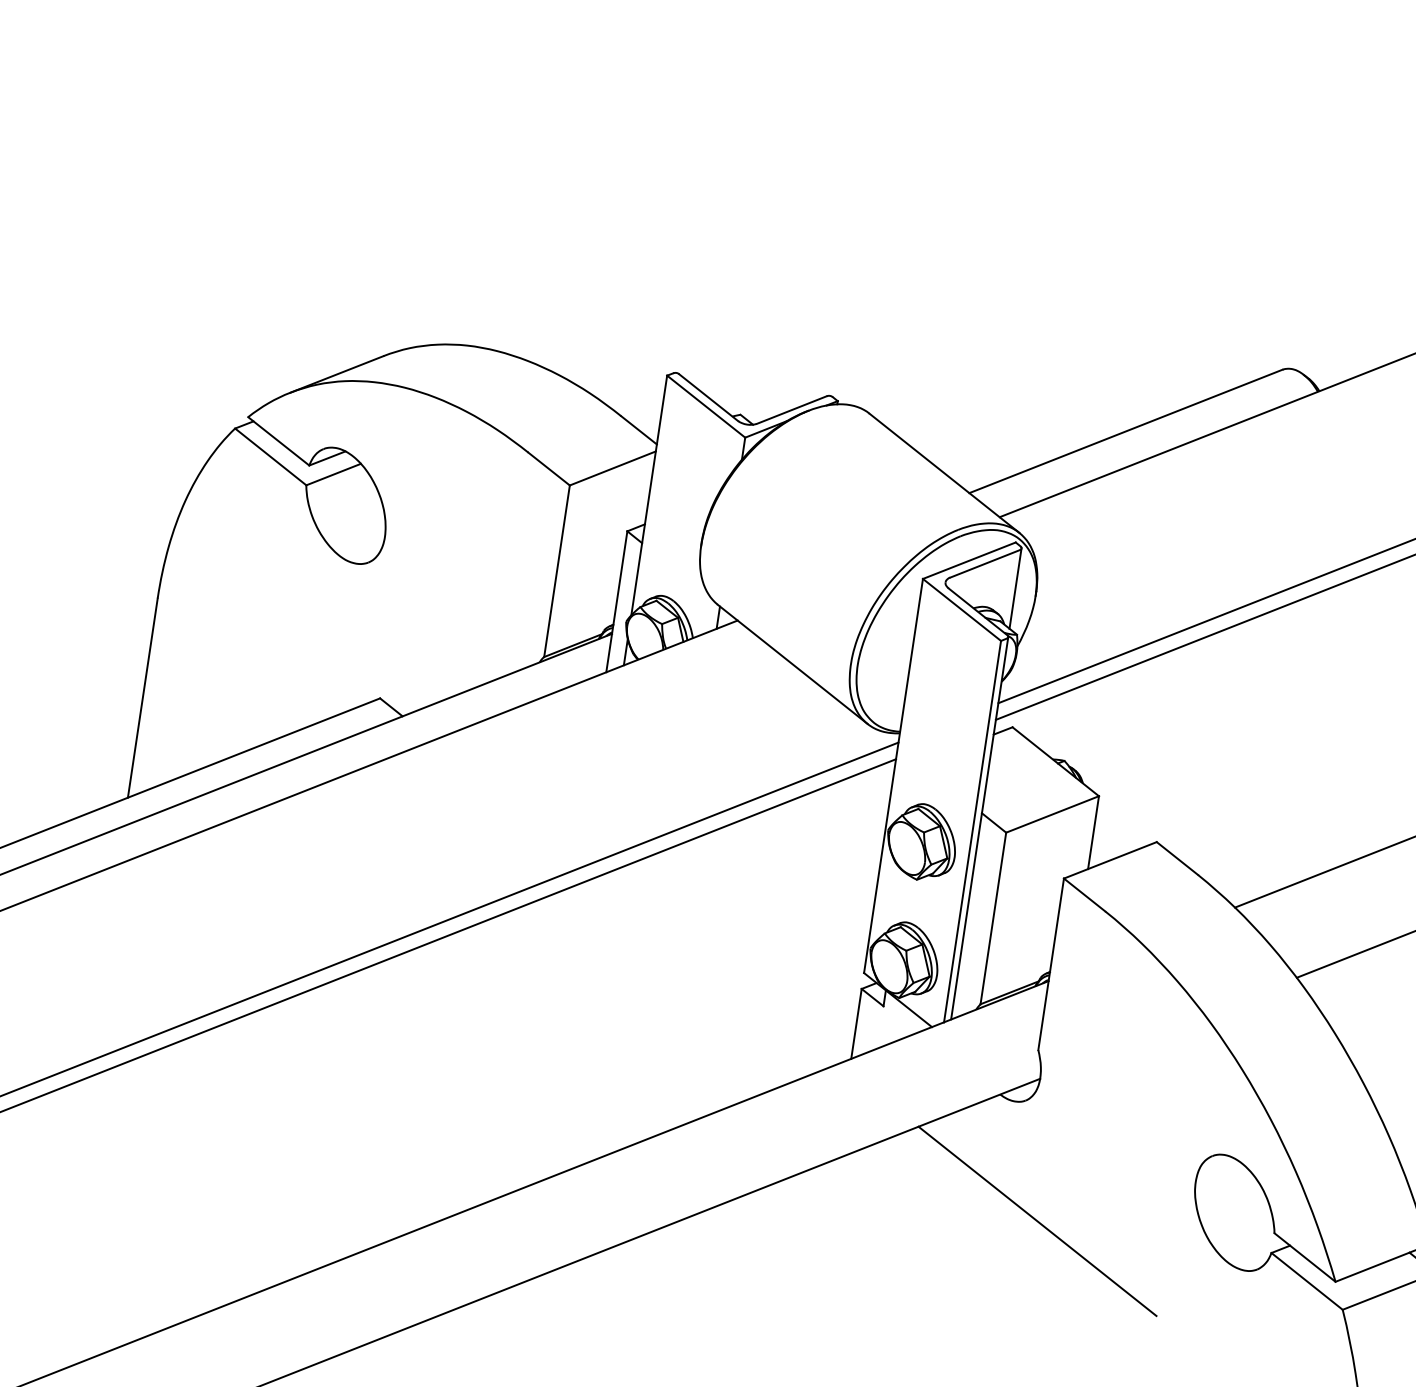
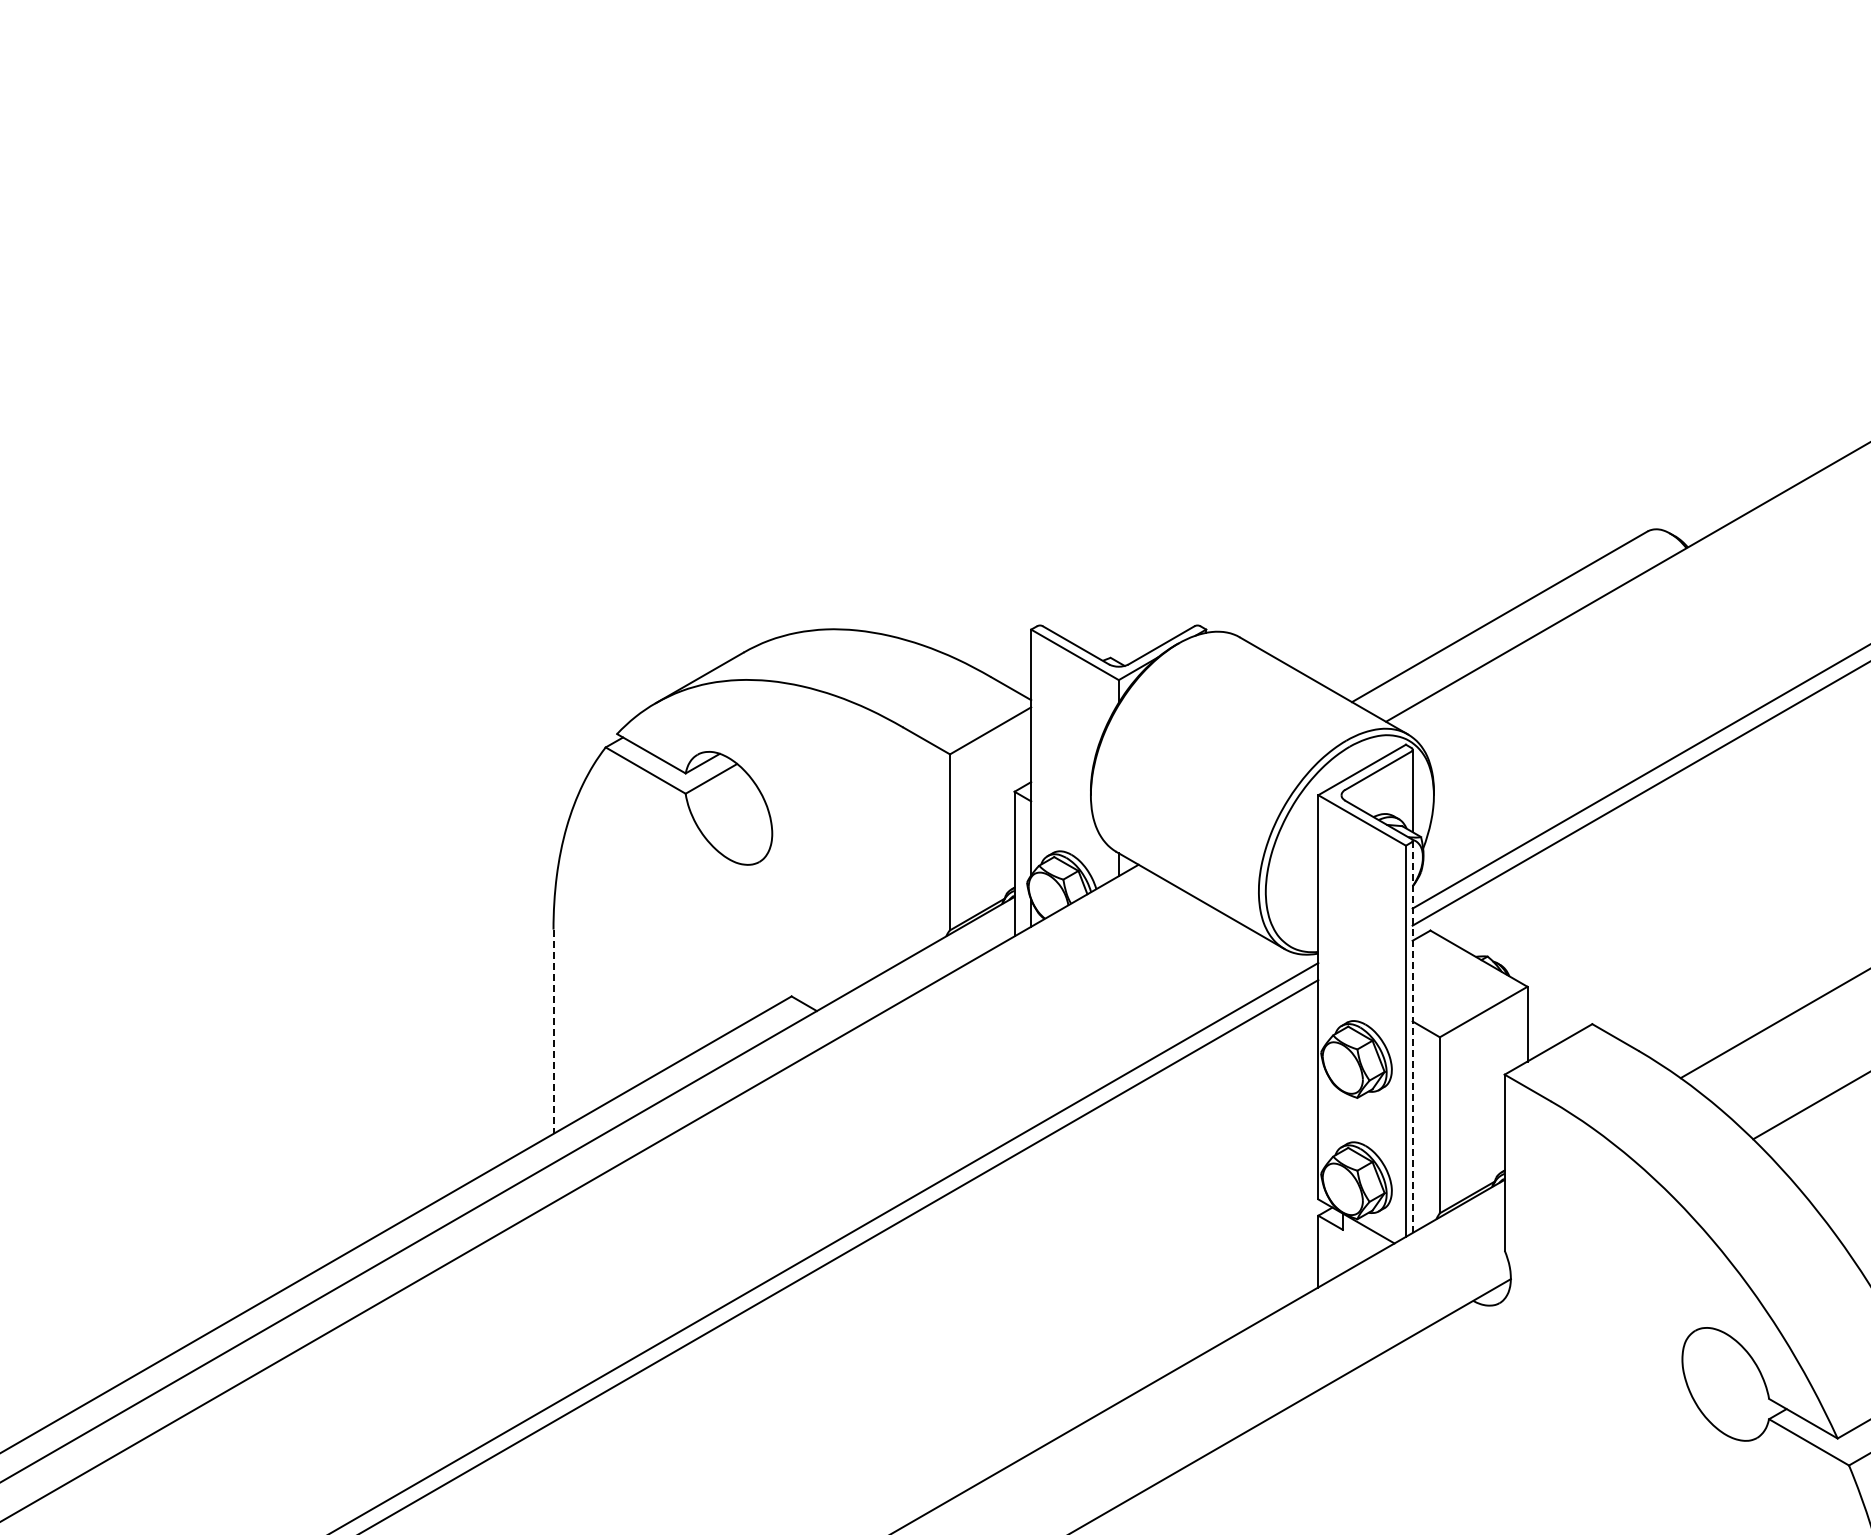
line: (142, 698) -> (553, 1032), solid -> dashed
line: (979, 828) -> (1412, 1037), solid -> dashed
line: (1037, 1221) -> (1529, 1422), removed

